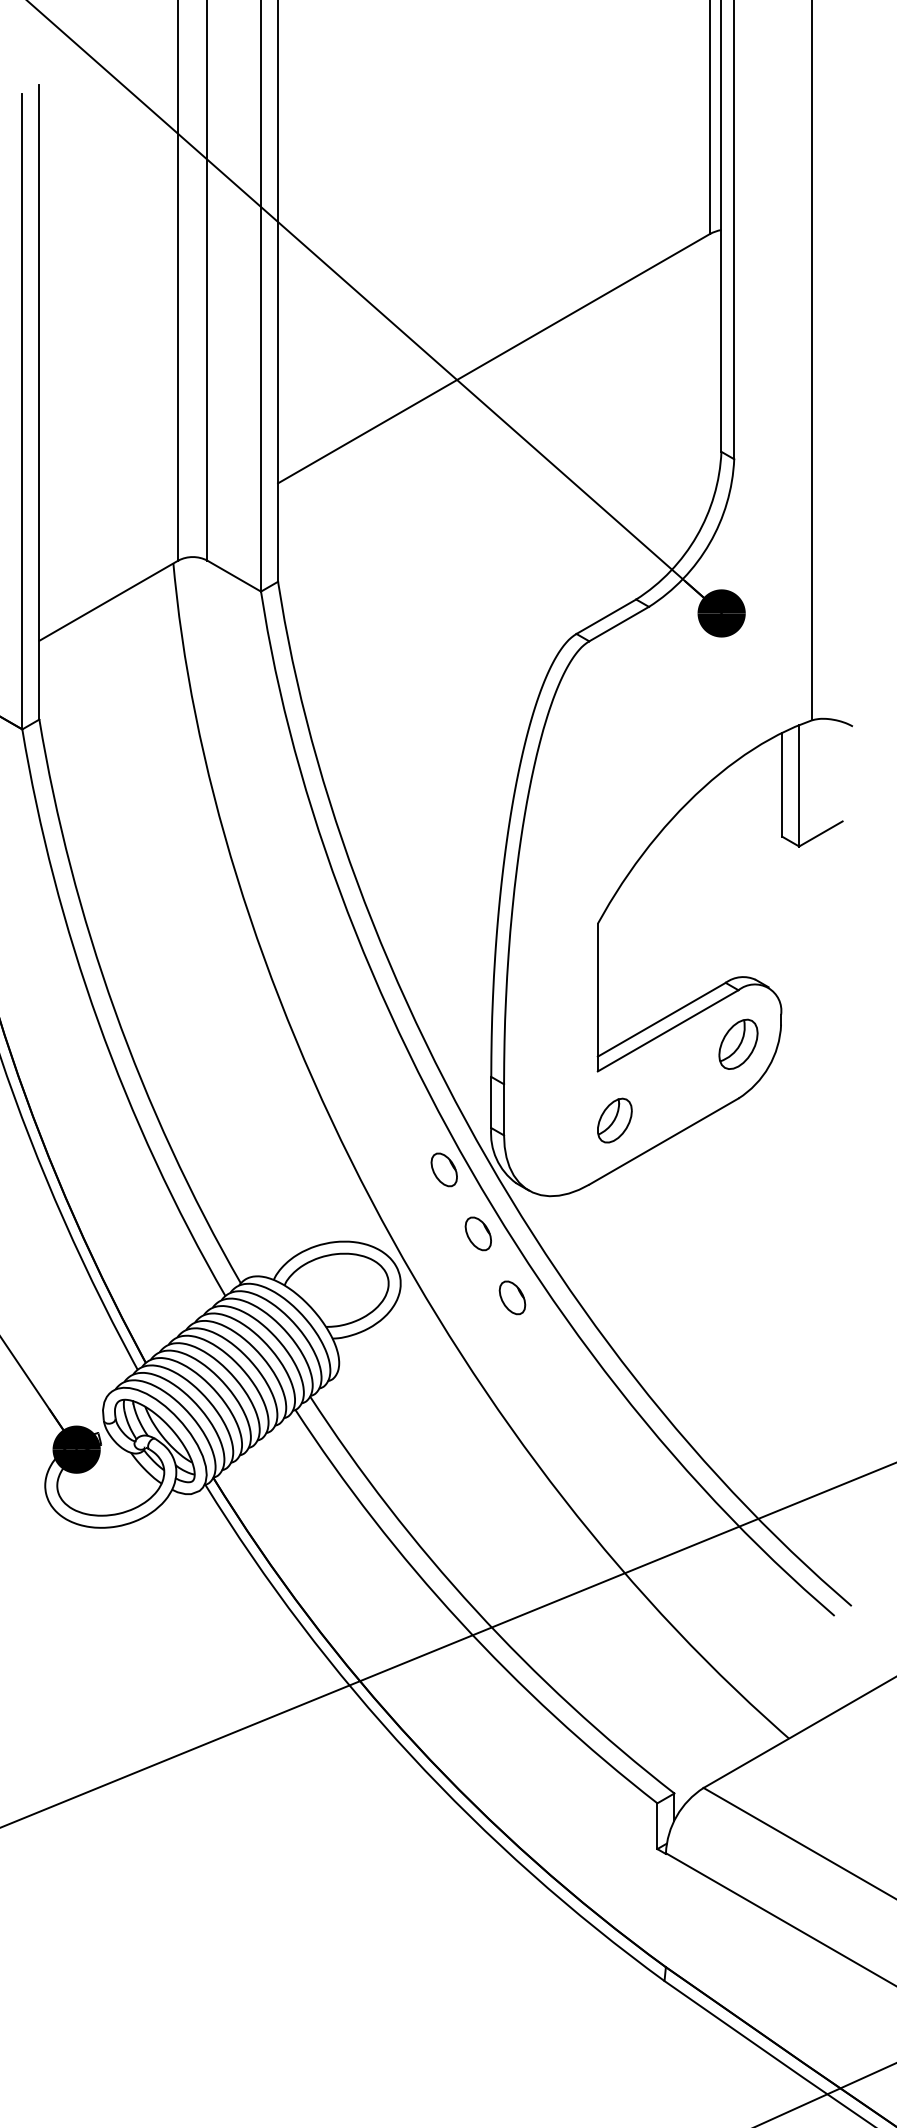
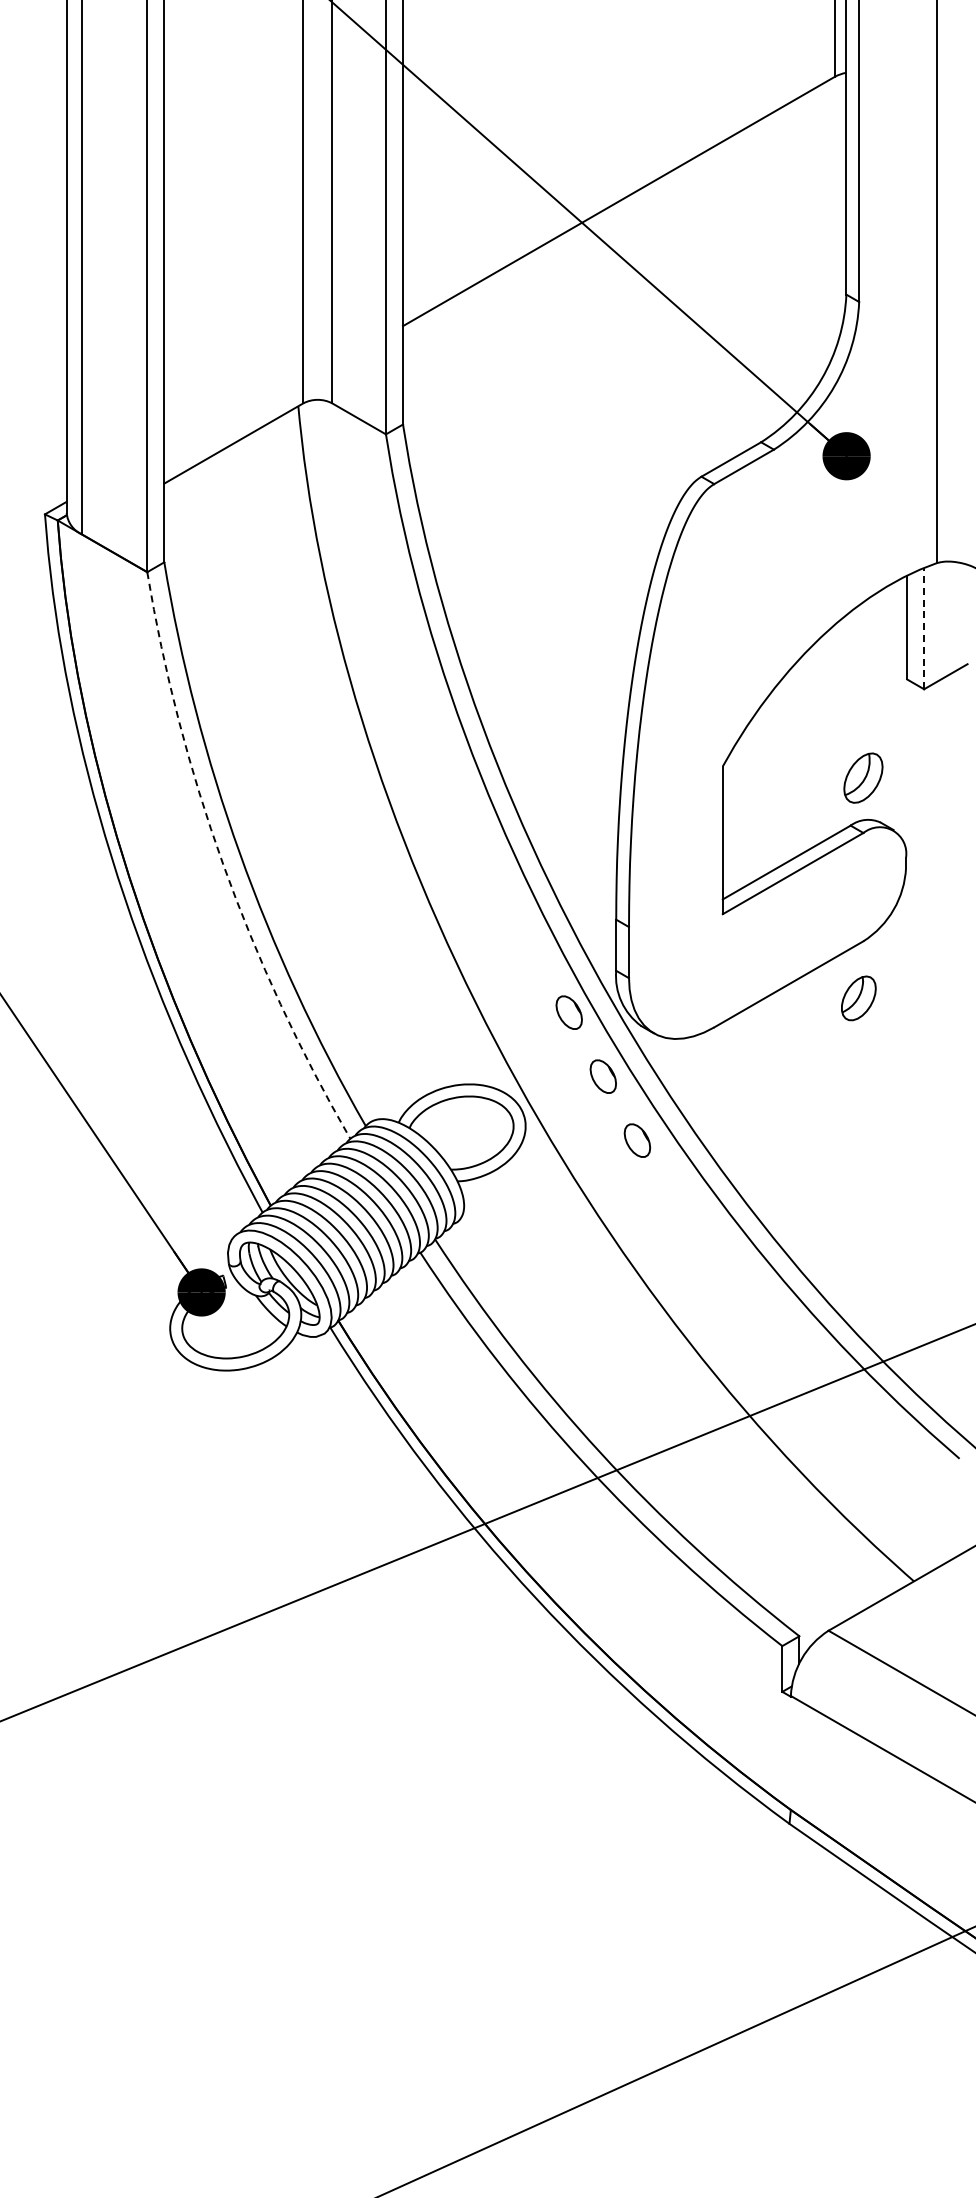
line: (799, 785) -> (924, 628), solid -> dashed
arc: (98, 1021) -> (223, 864), solid -> dashed
part: (738, 1043) -> (863, 777), moved
part: (614, 1120) -> (858, 998), moved

